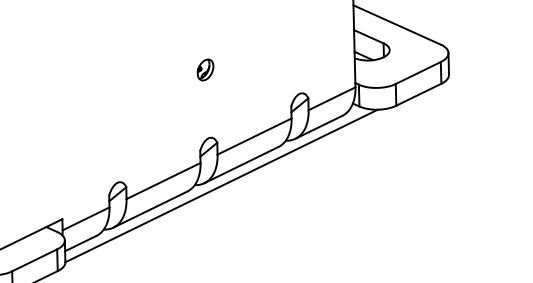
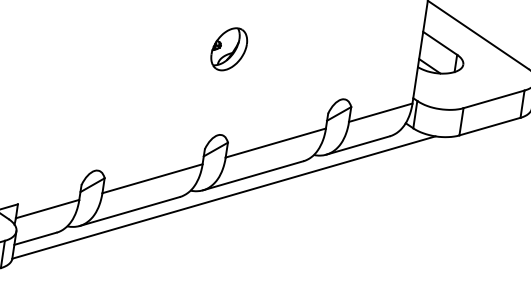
part: (205, 69) -> (229, 48), size x1.67

